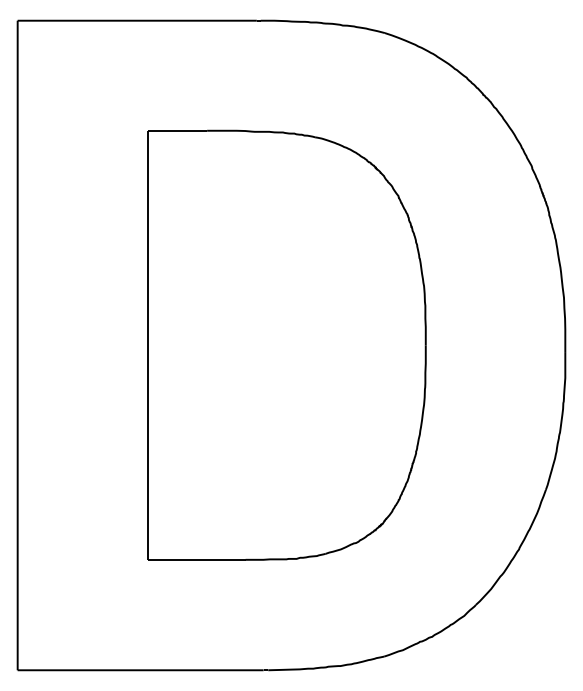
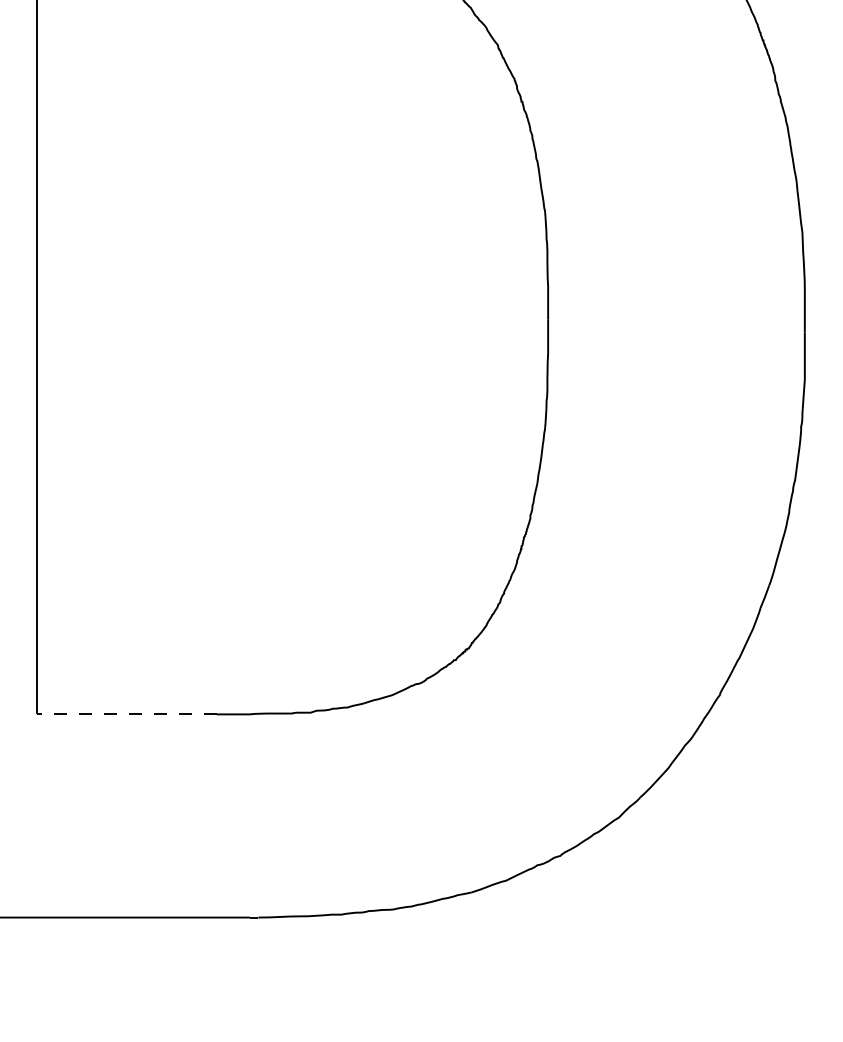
line: (196, 559) -> (126, 713), solid -> dashed

